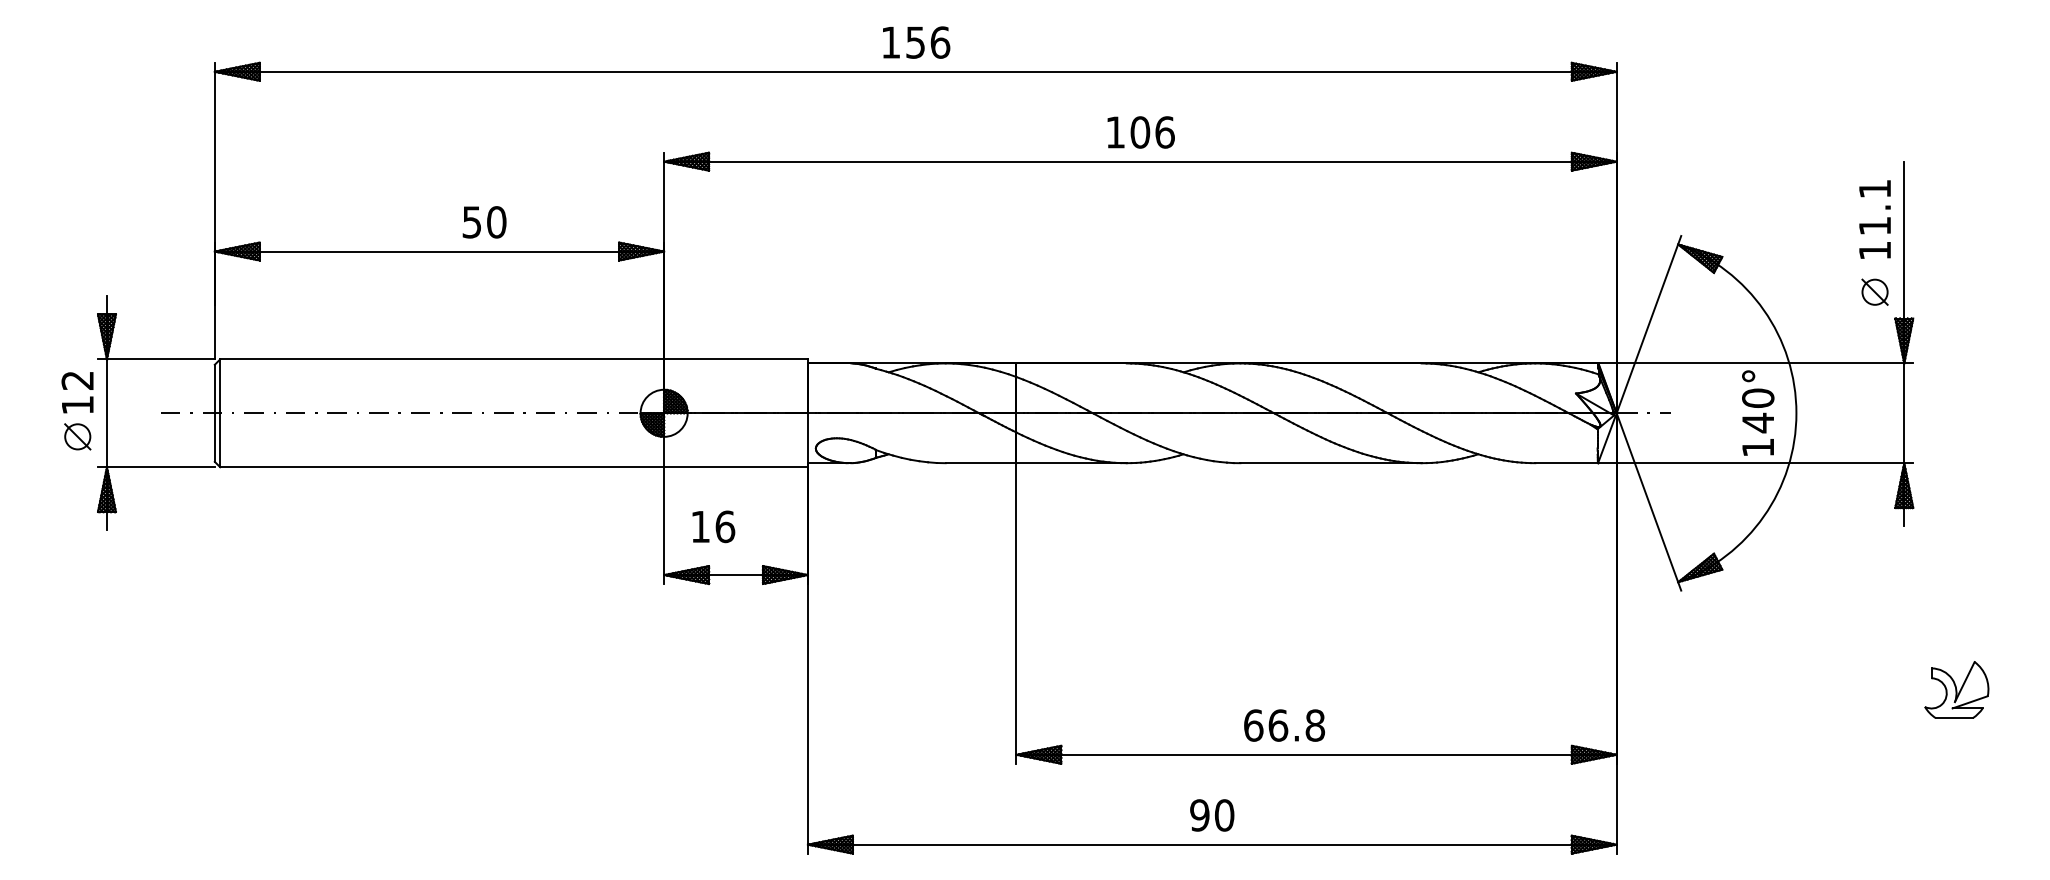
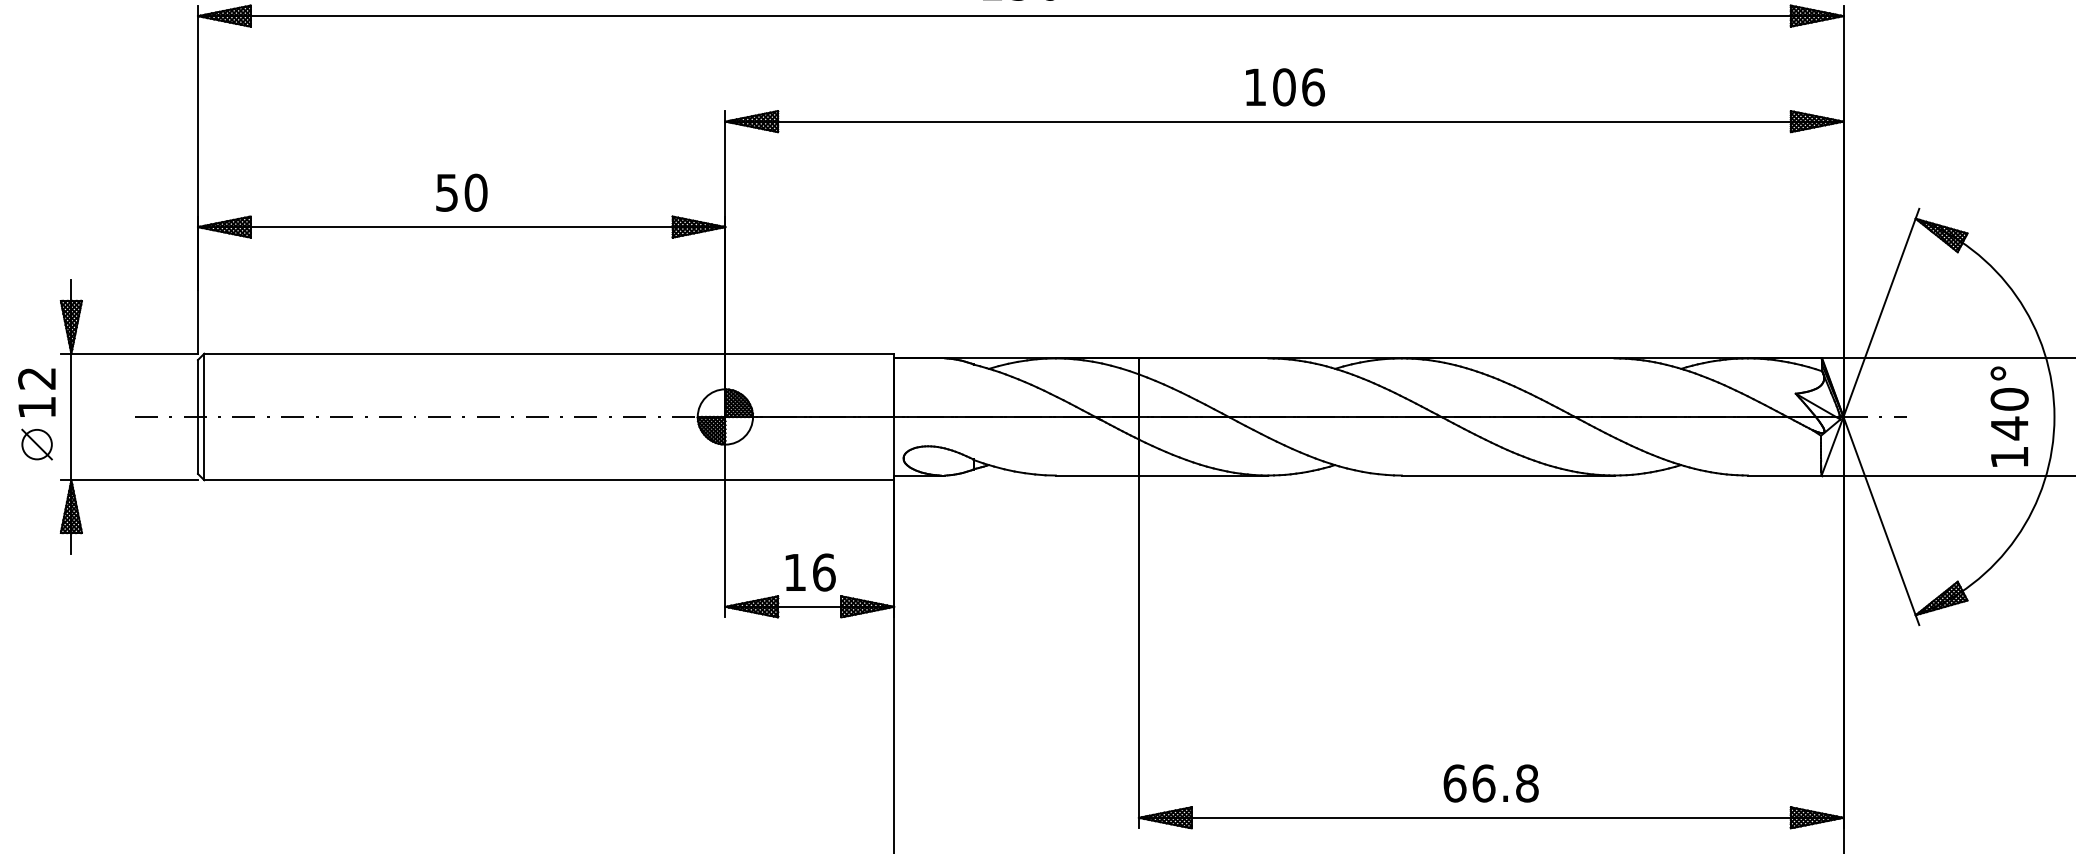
text: (484, 222) -> (461, 193), moved
text: (713, 526) -> (810, 572), moved
text: (1284, 725) -> (1491, 783), moved

